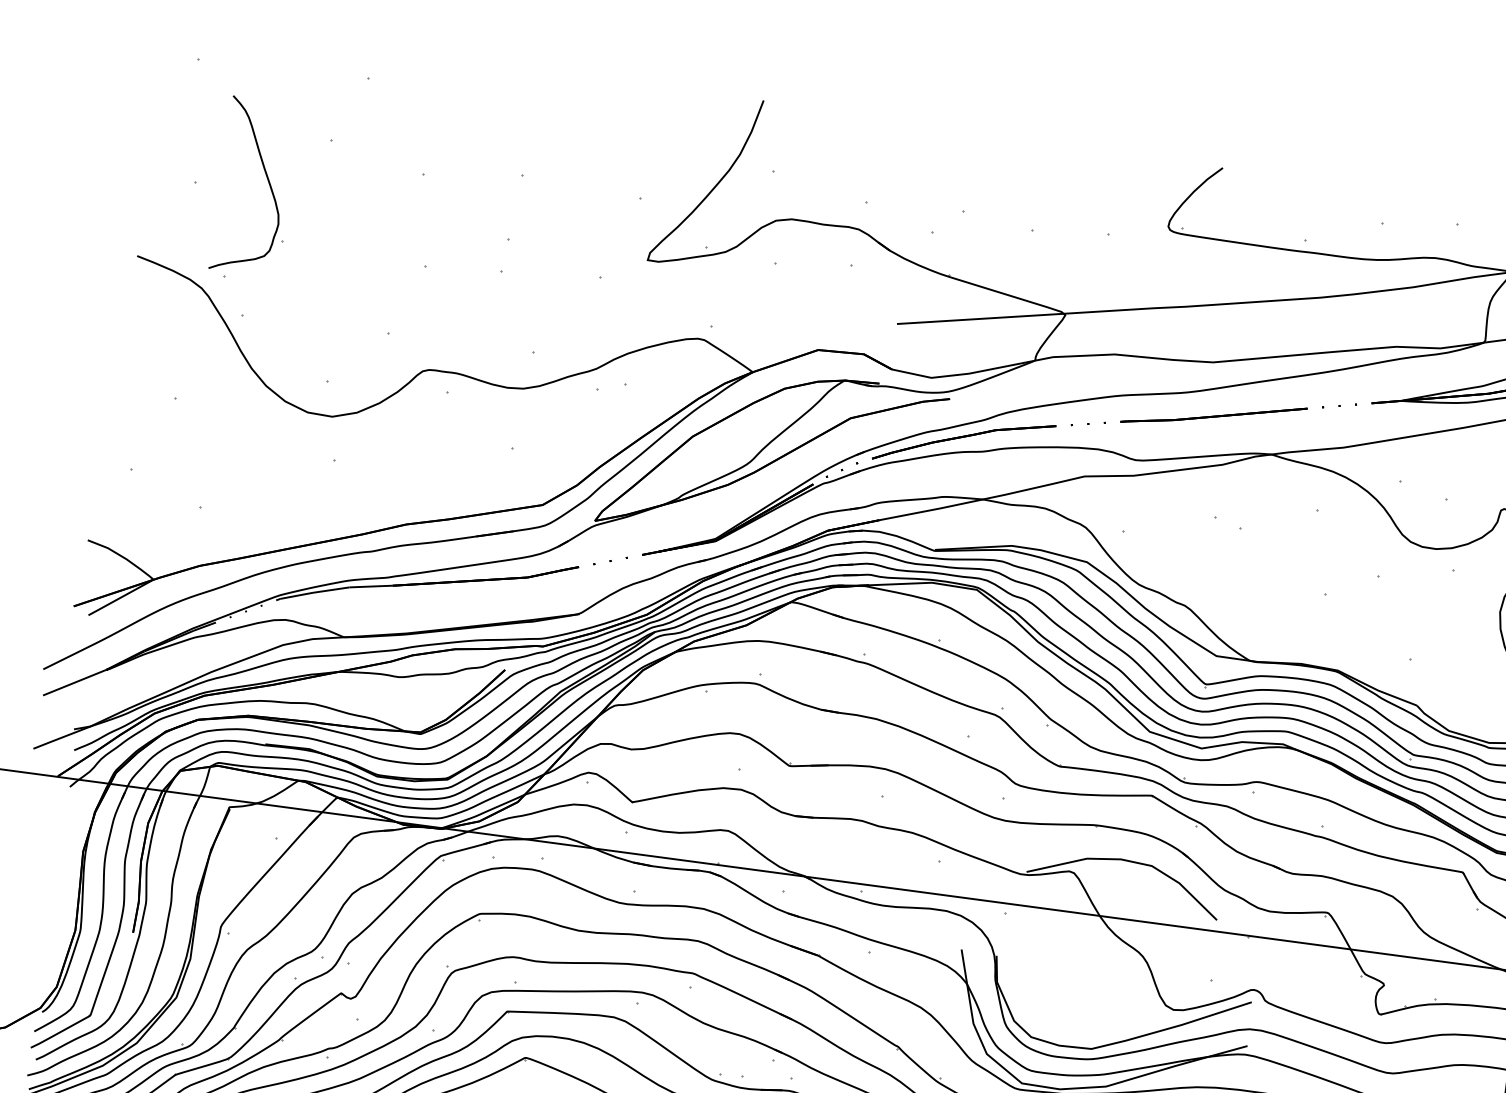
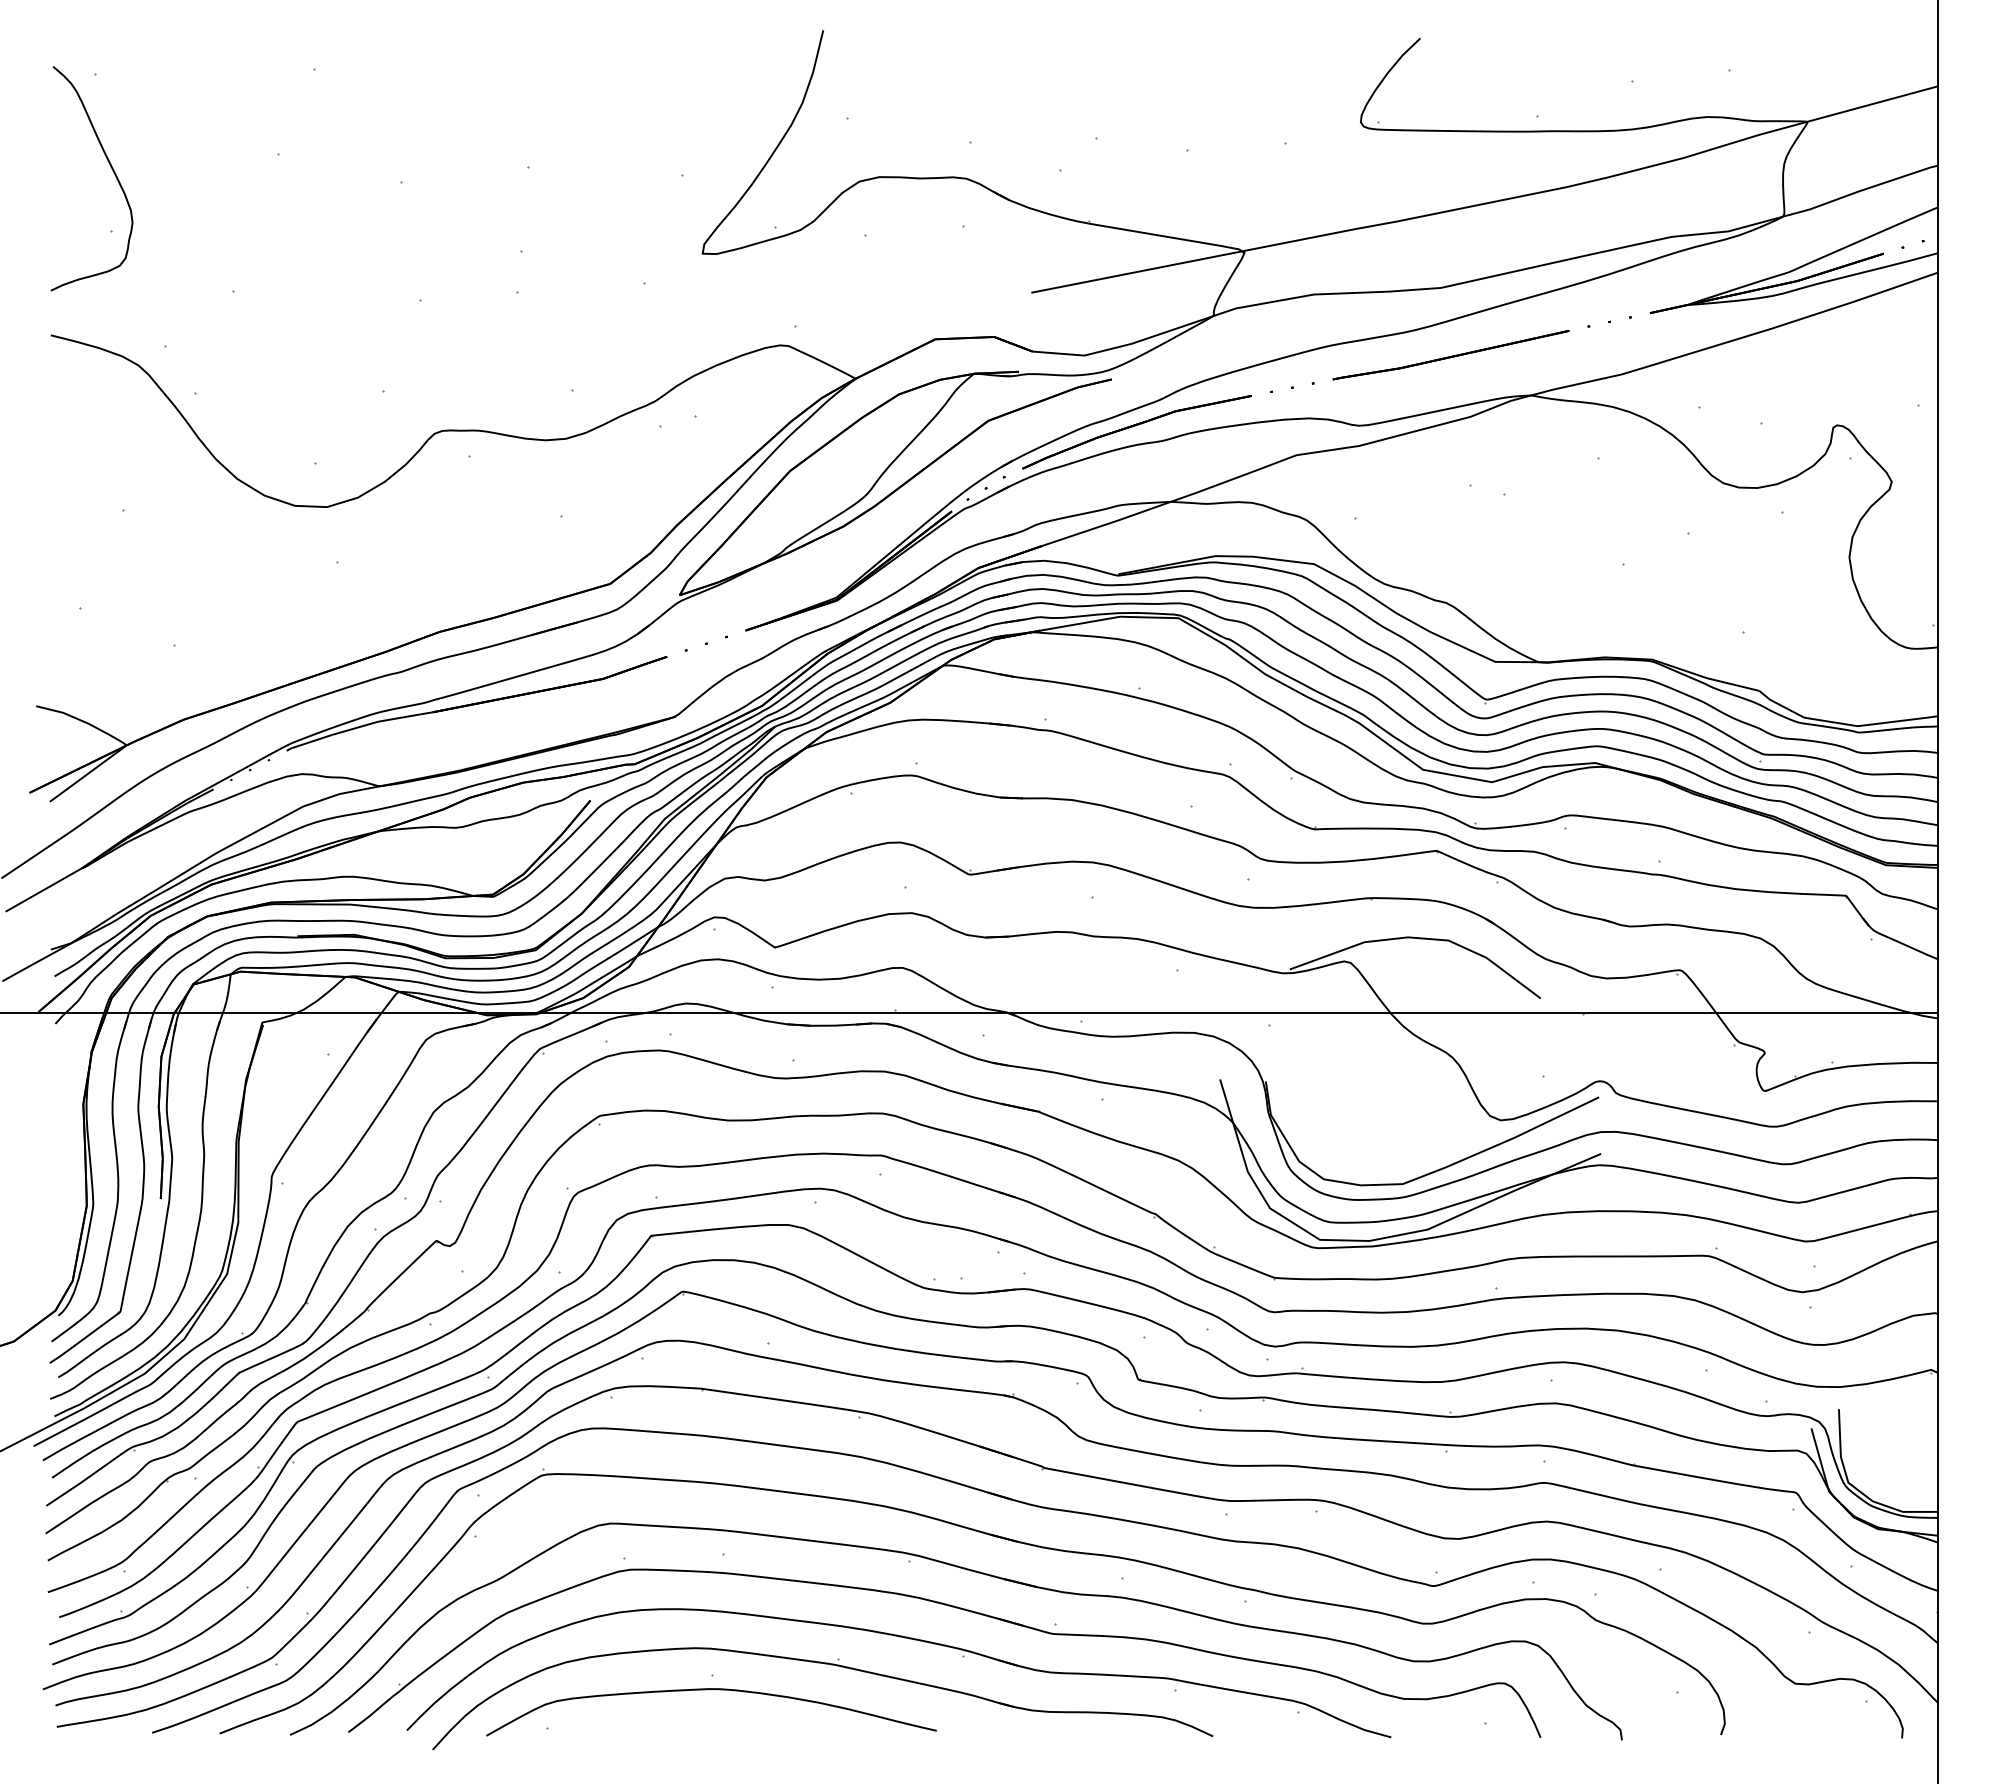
curve: (267, 181) -> (111, 169), moved

